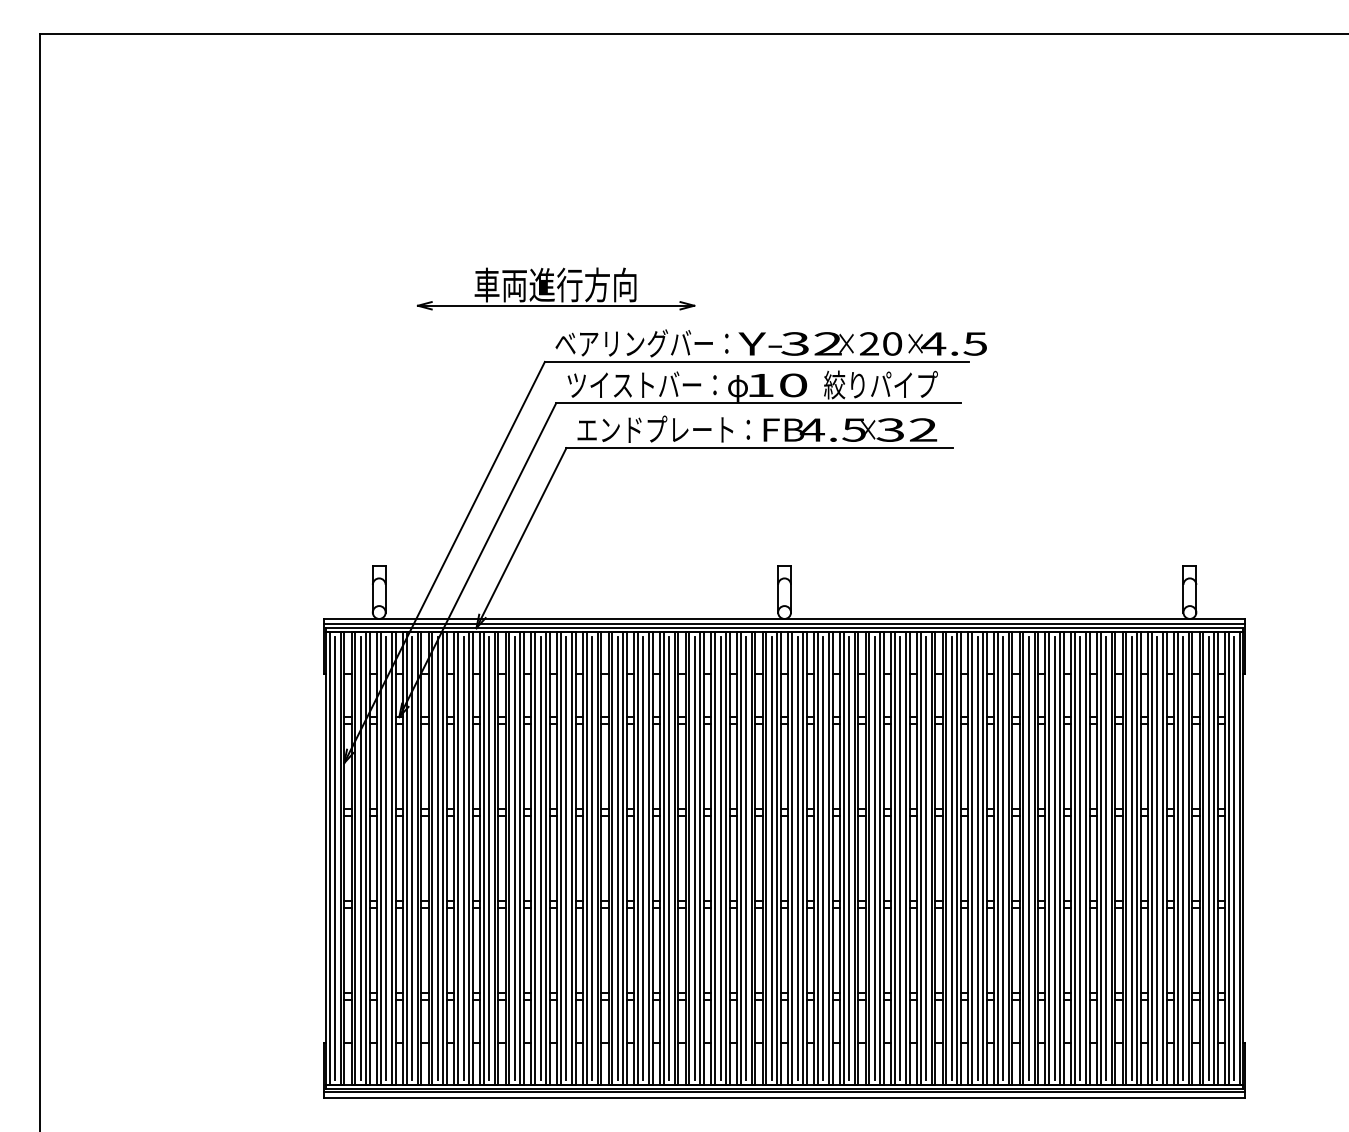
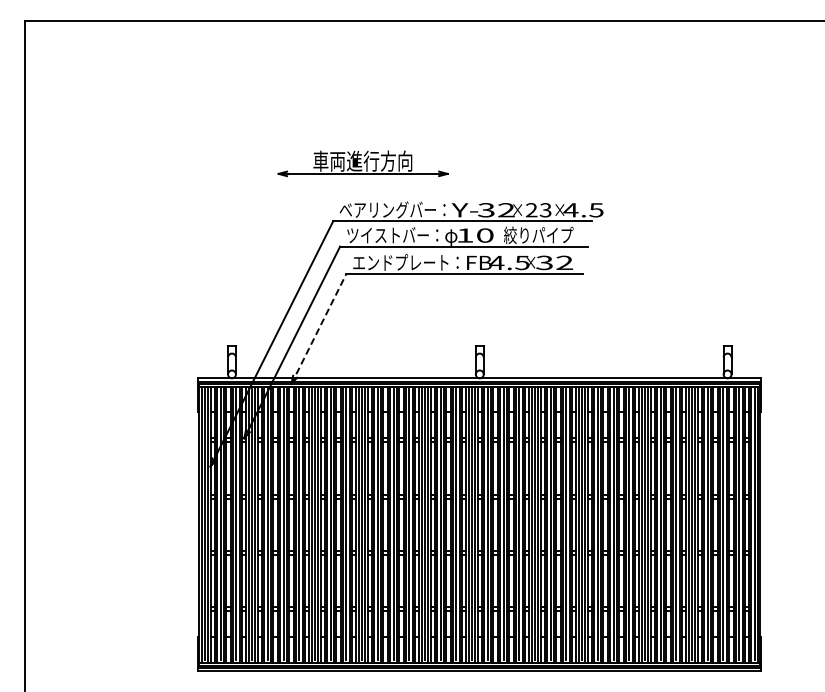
part: (555, 288) -> (362, 163), moved
text: (892, 344) -> (545, 210), 20 -> 23
line: (520, 537) -> (318, 328), solid -> dashed

